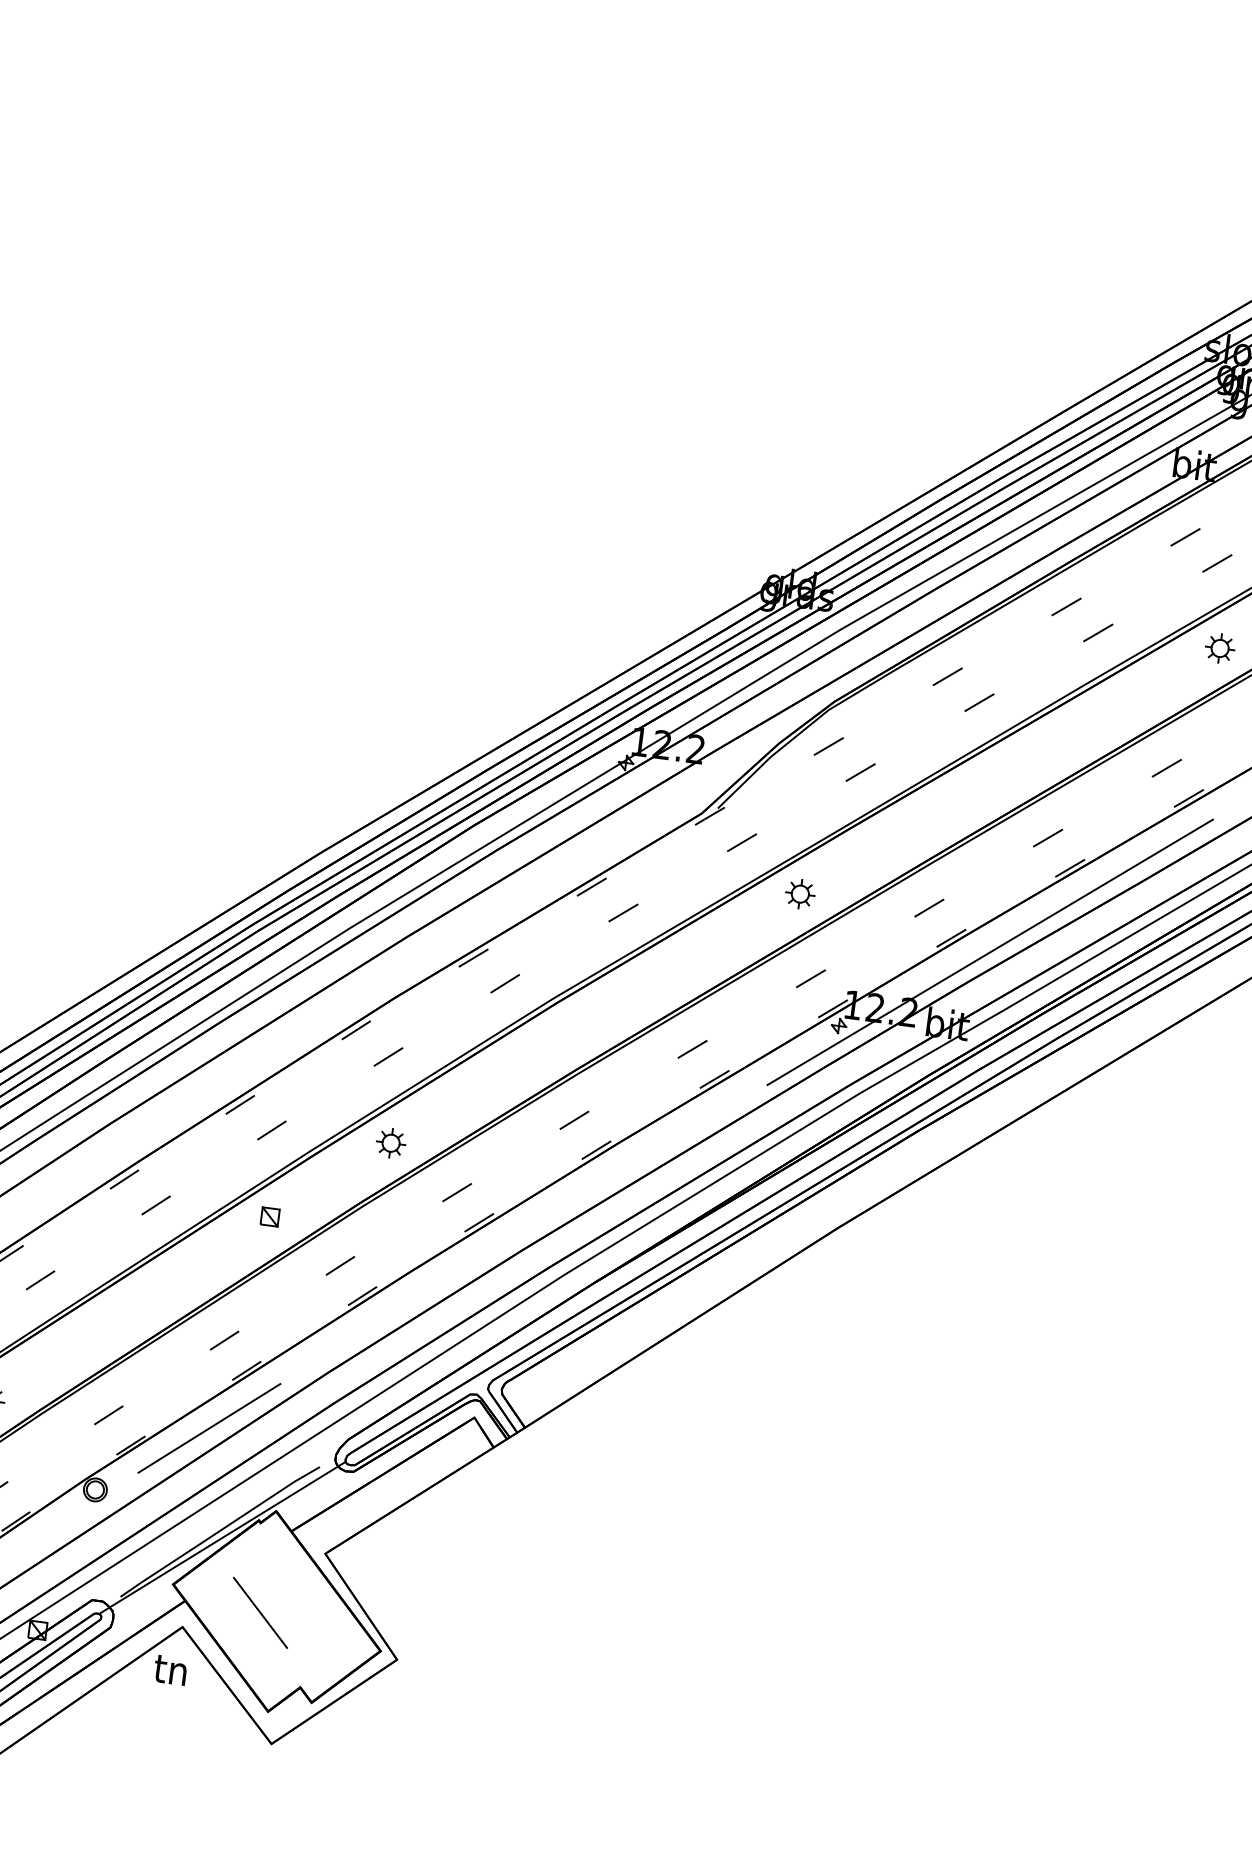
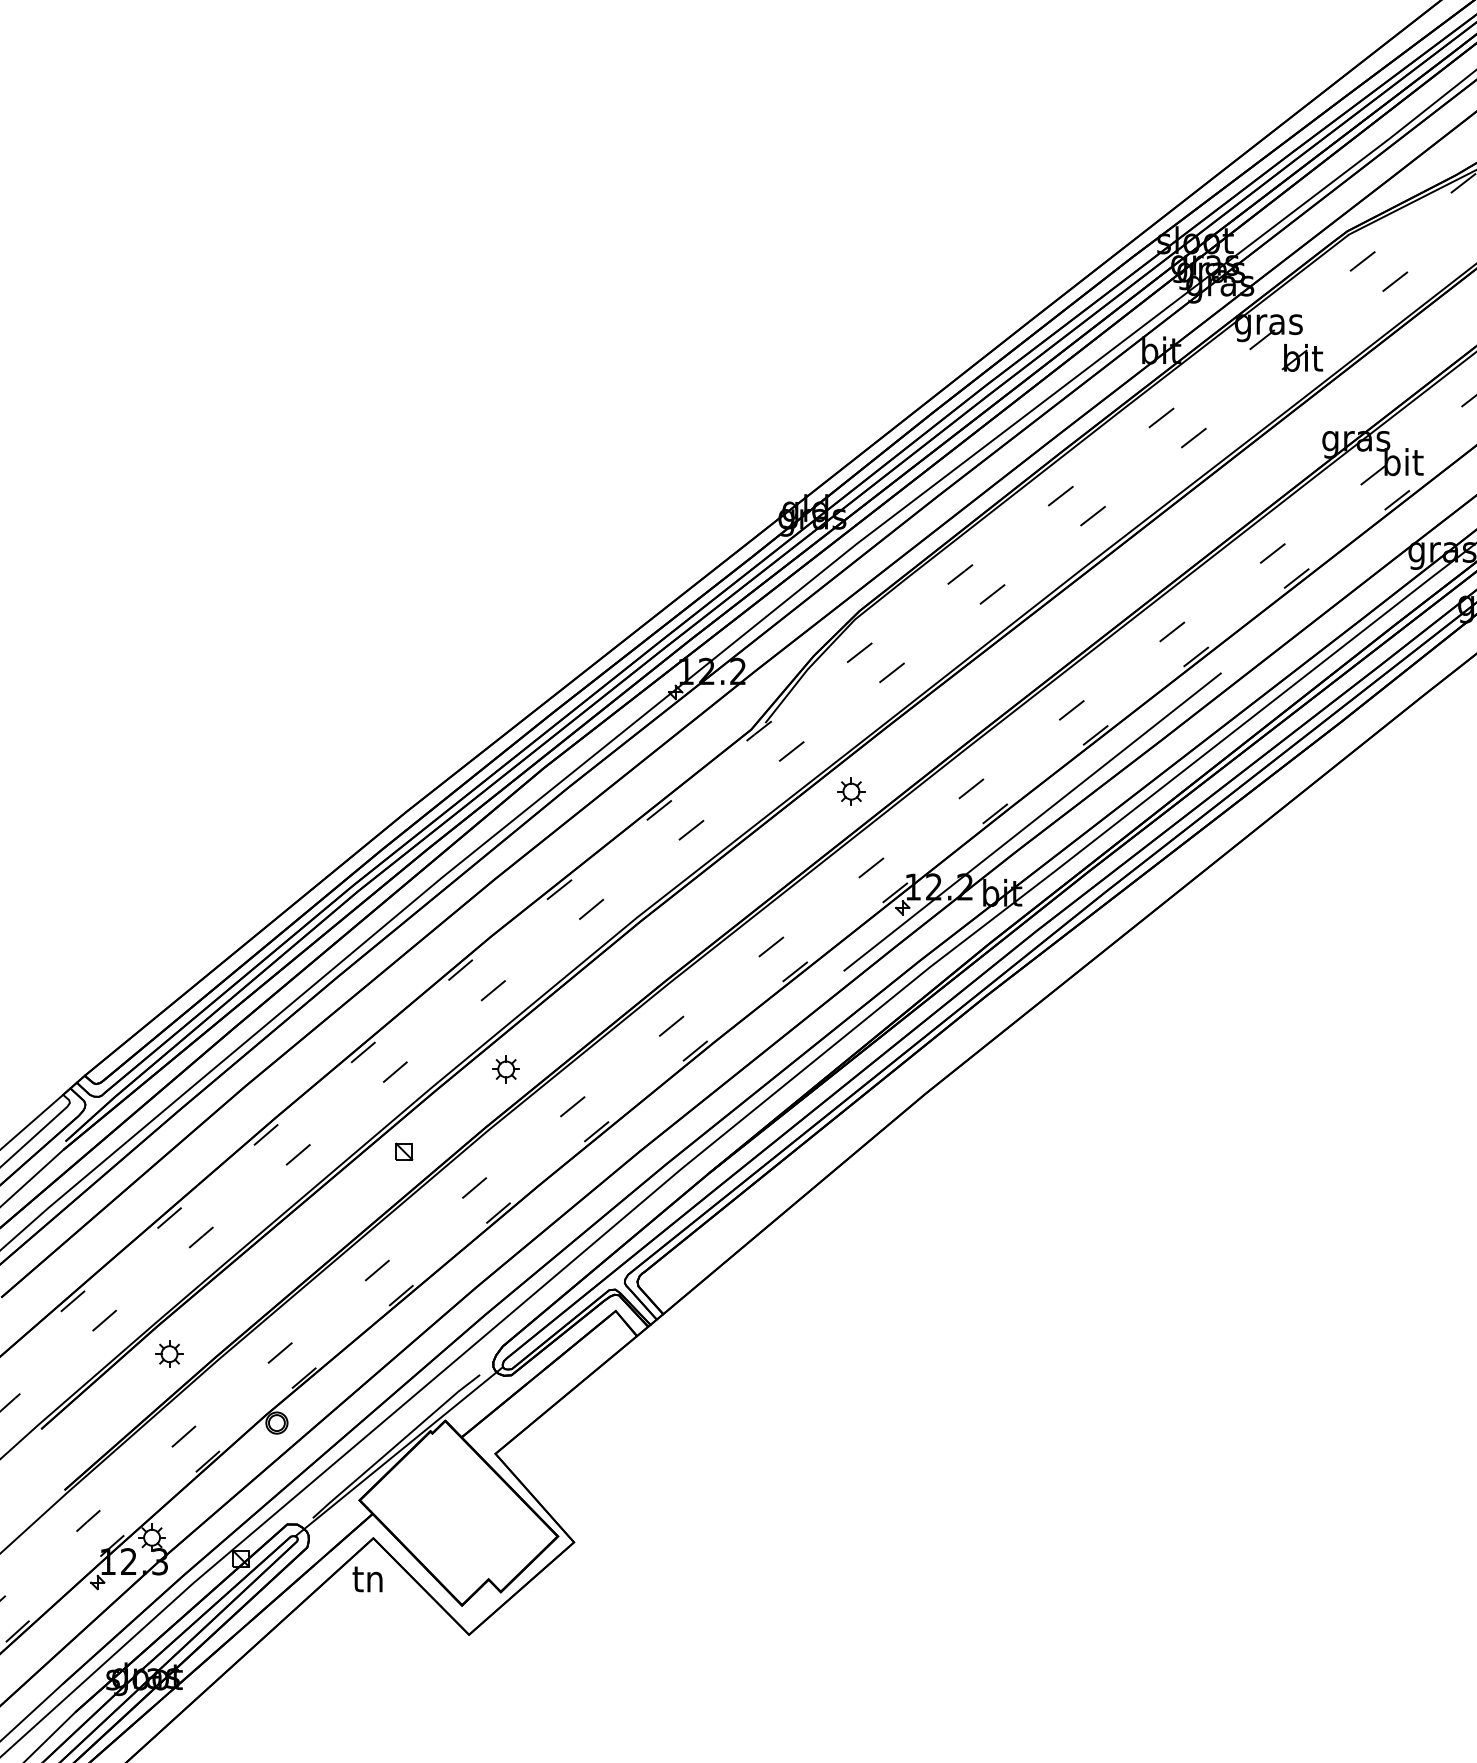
part: (1219, 648) -> (1206, 515), removed
line: (208, 1427) -> (373, 1352), removed
line: (259, 1612) -> (442, 1515), removed

